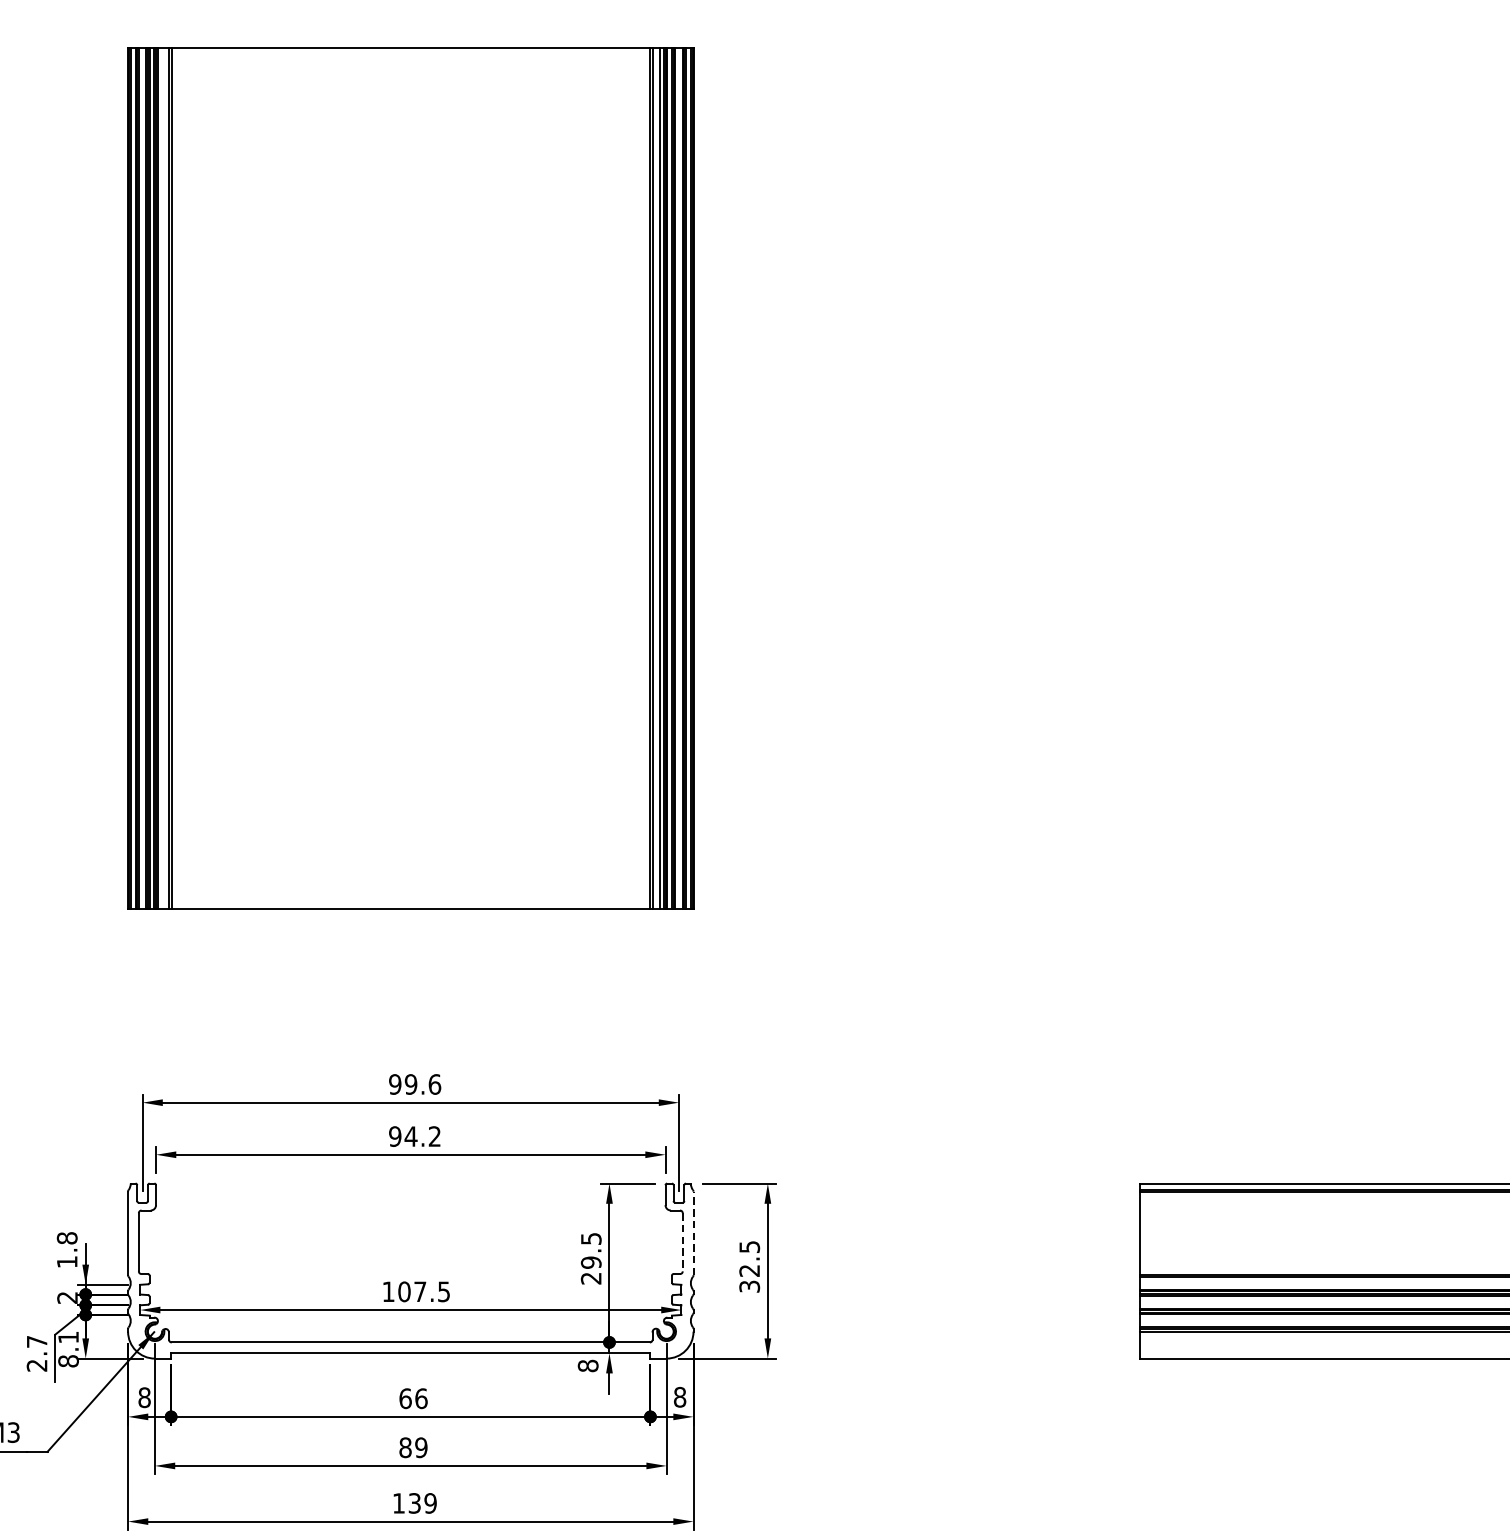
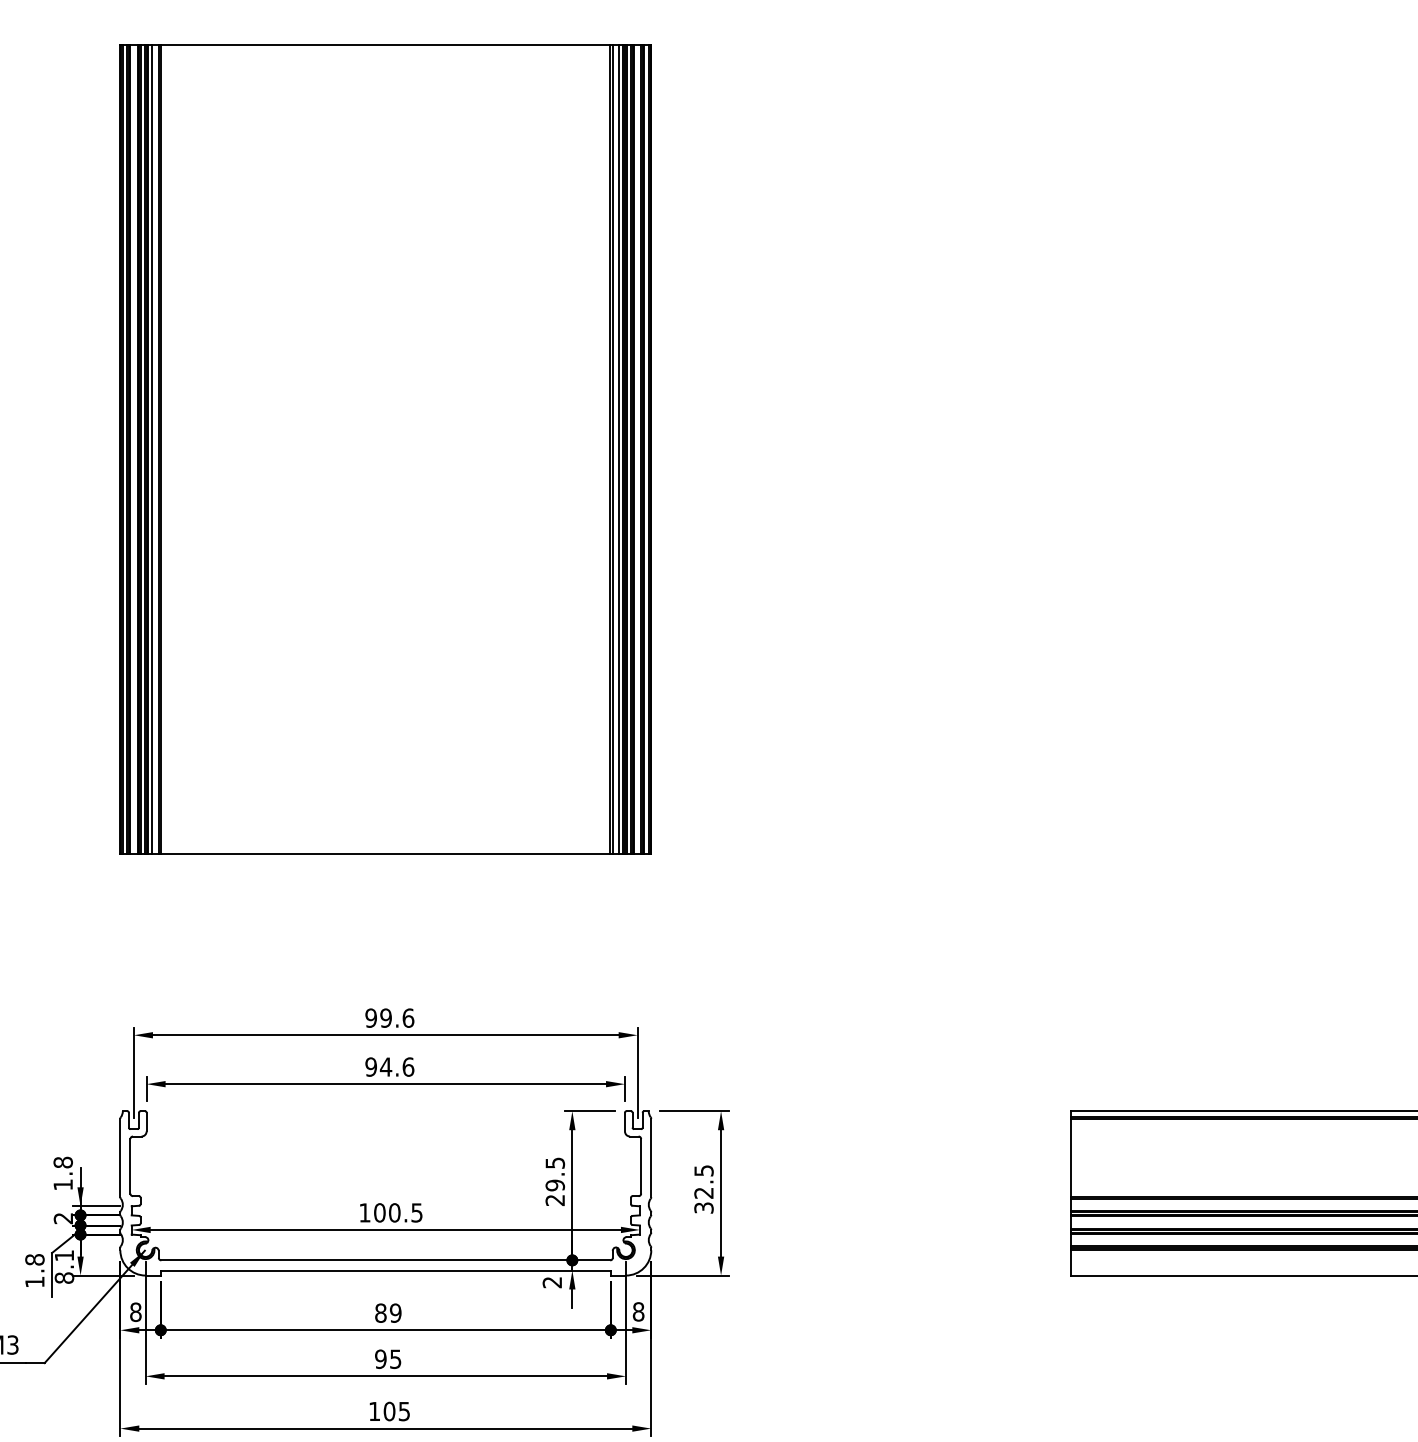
line: (162, 477) -> (152, 448), added
text: (434, 1135) -> (408, 1066), 94.2 -> 94.6
line: (693, 1232) -> (651, 1157), dashed -> solid
line: (683, 1242) -> (641, 1166), dashed -> solid
text: (420, 1291) -> (394, 1212), 107.5 -> 100.5
text: (36, 1353) -> (34, 1270), 2.7 -> 1.8
text: (588, 1365) -> (552, 1282), 8 -> 2
text: (413, 1397) -> (388, 1312), 66 -> 89
text: (413, 1446) -> (388, 1358), 89 -> 95
text: (422, 1503) -> (396, 1411), 139 -> 105

